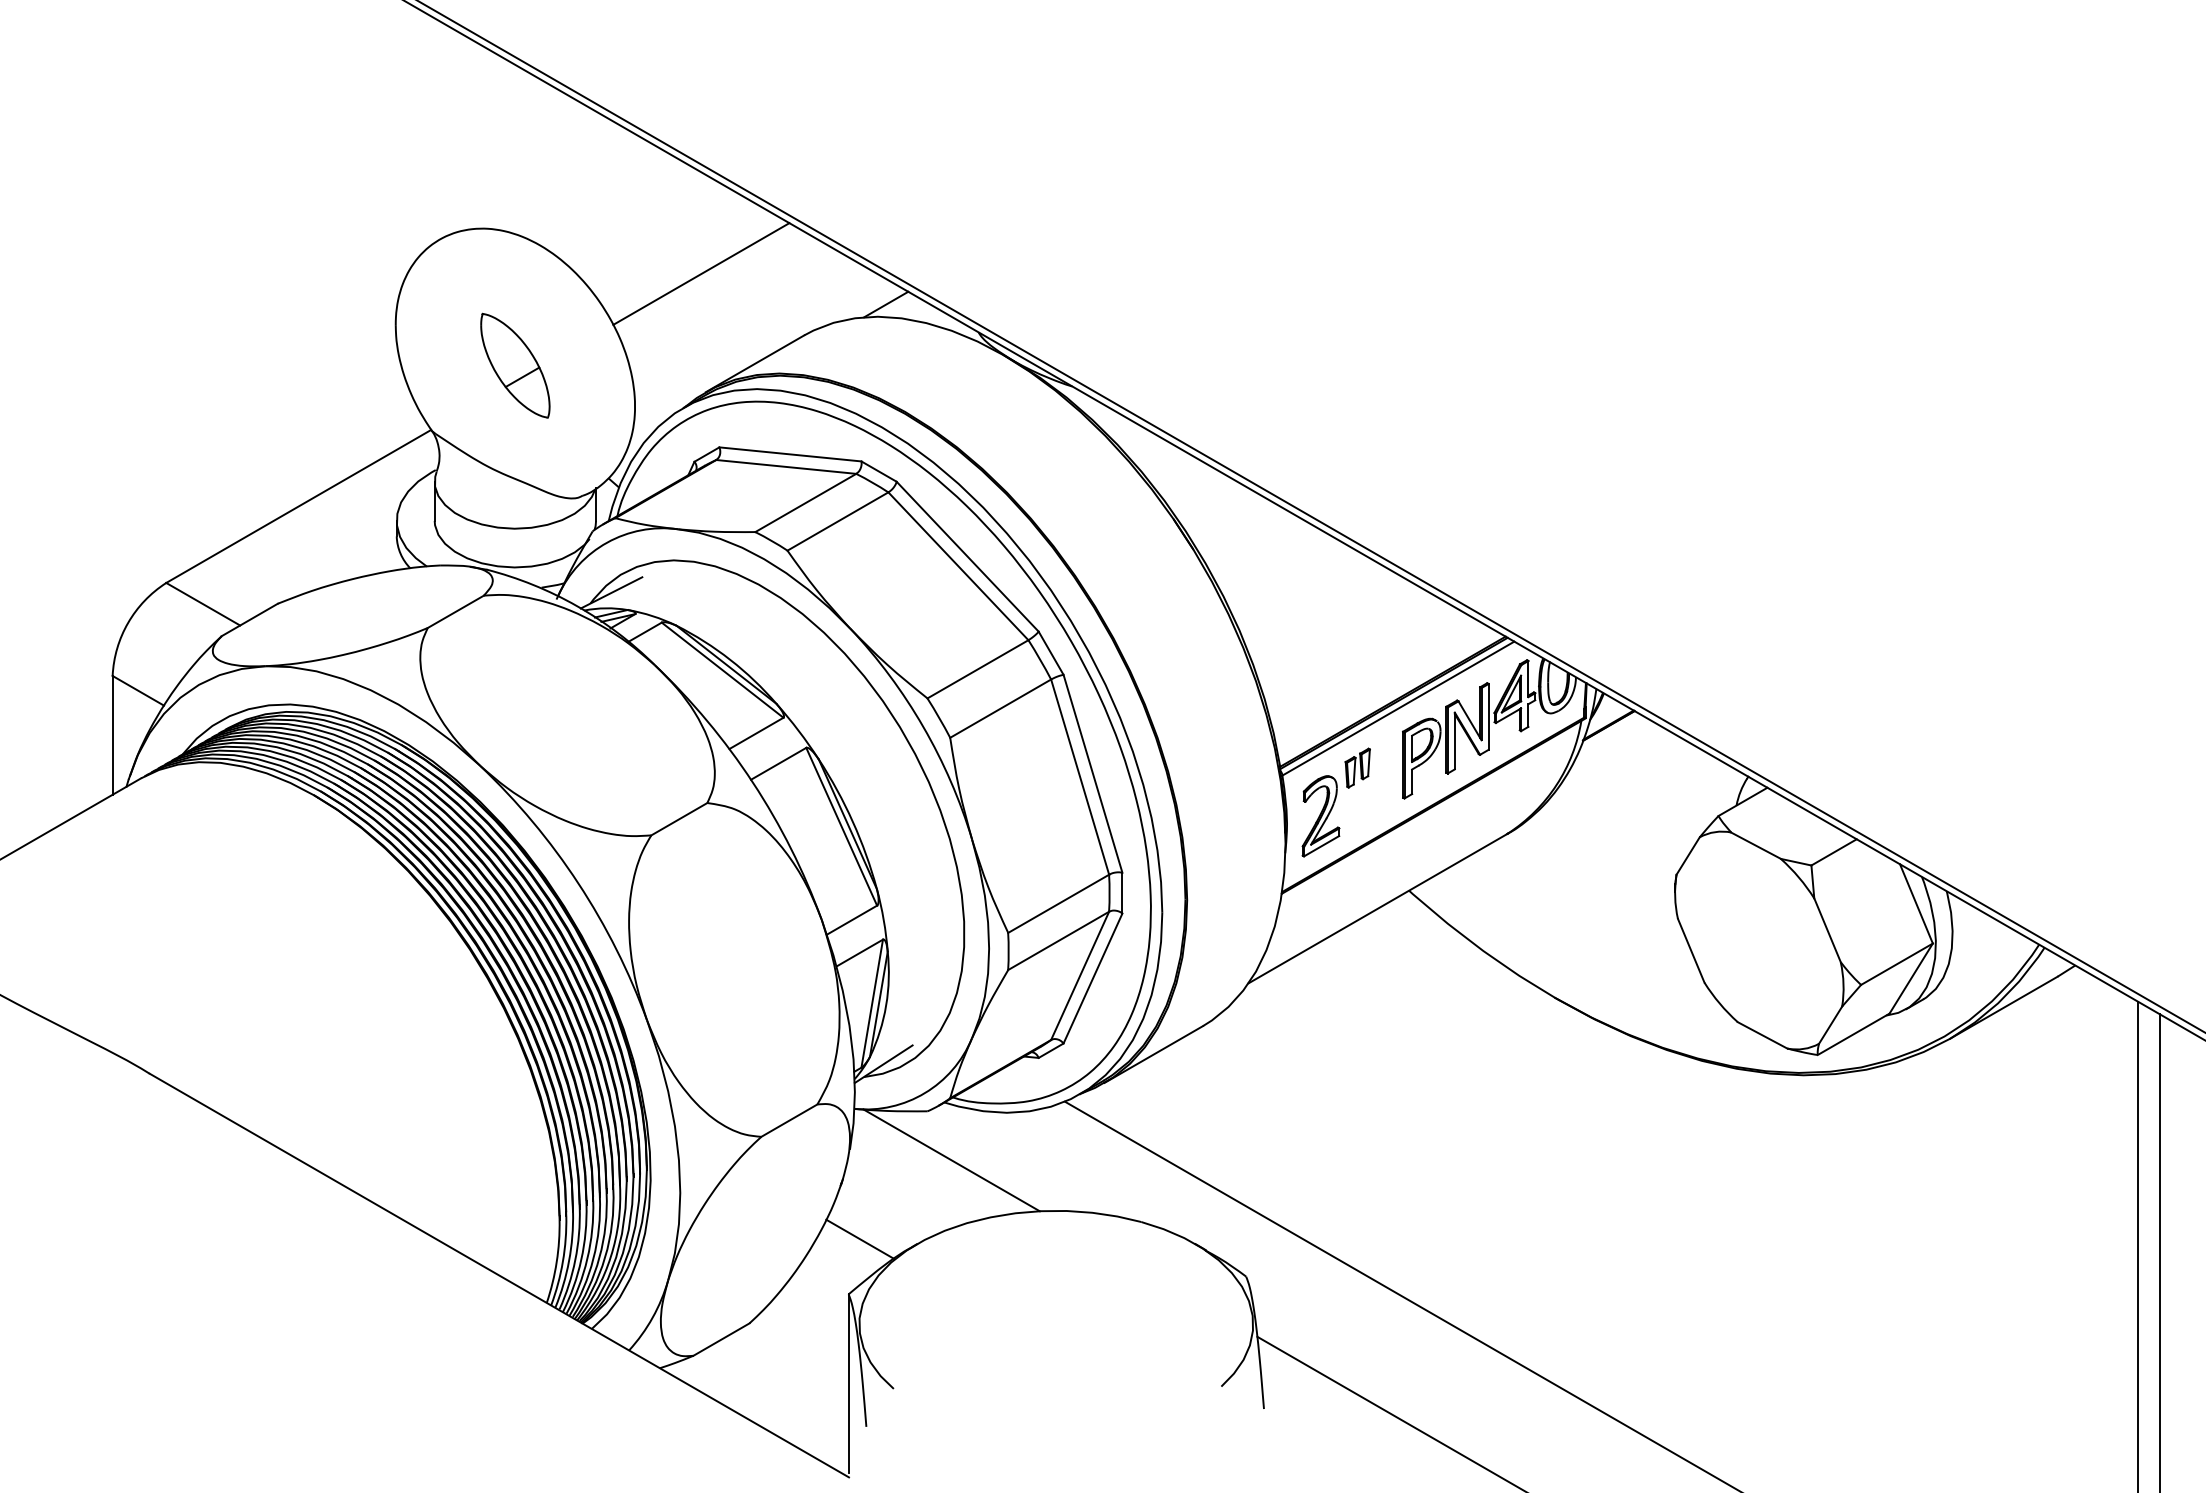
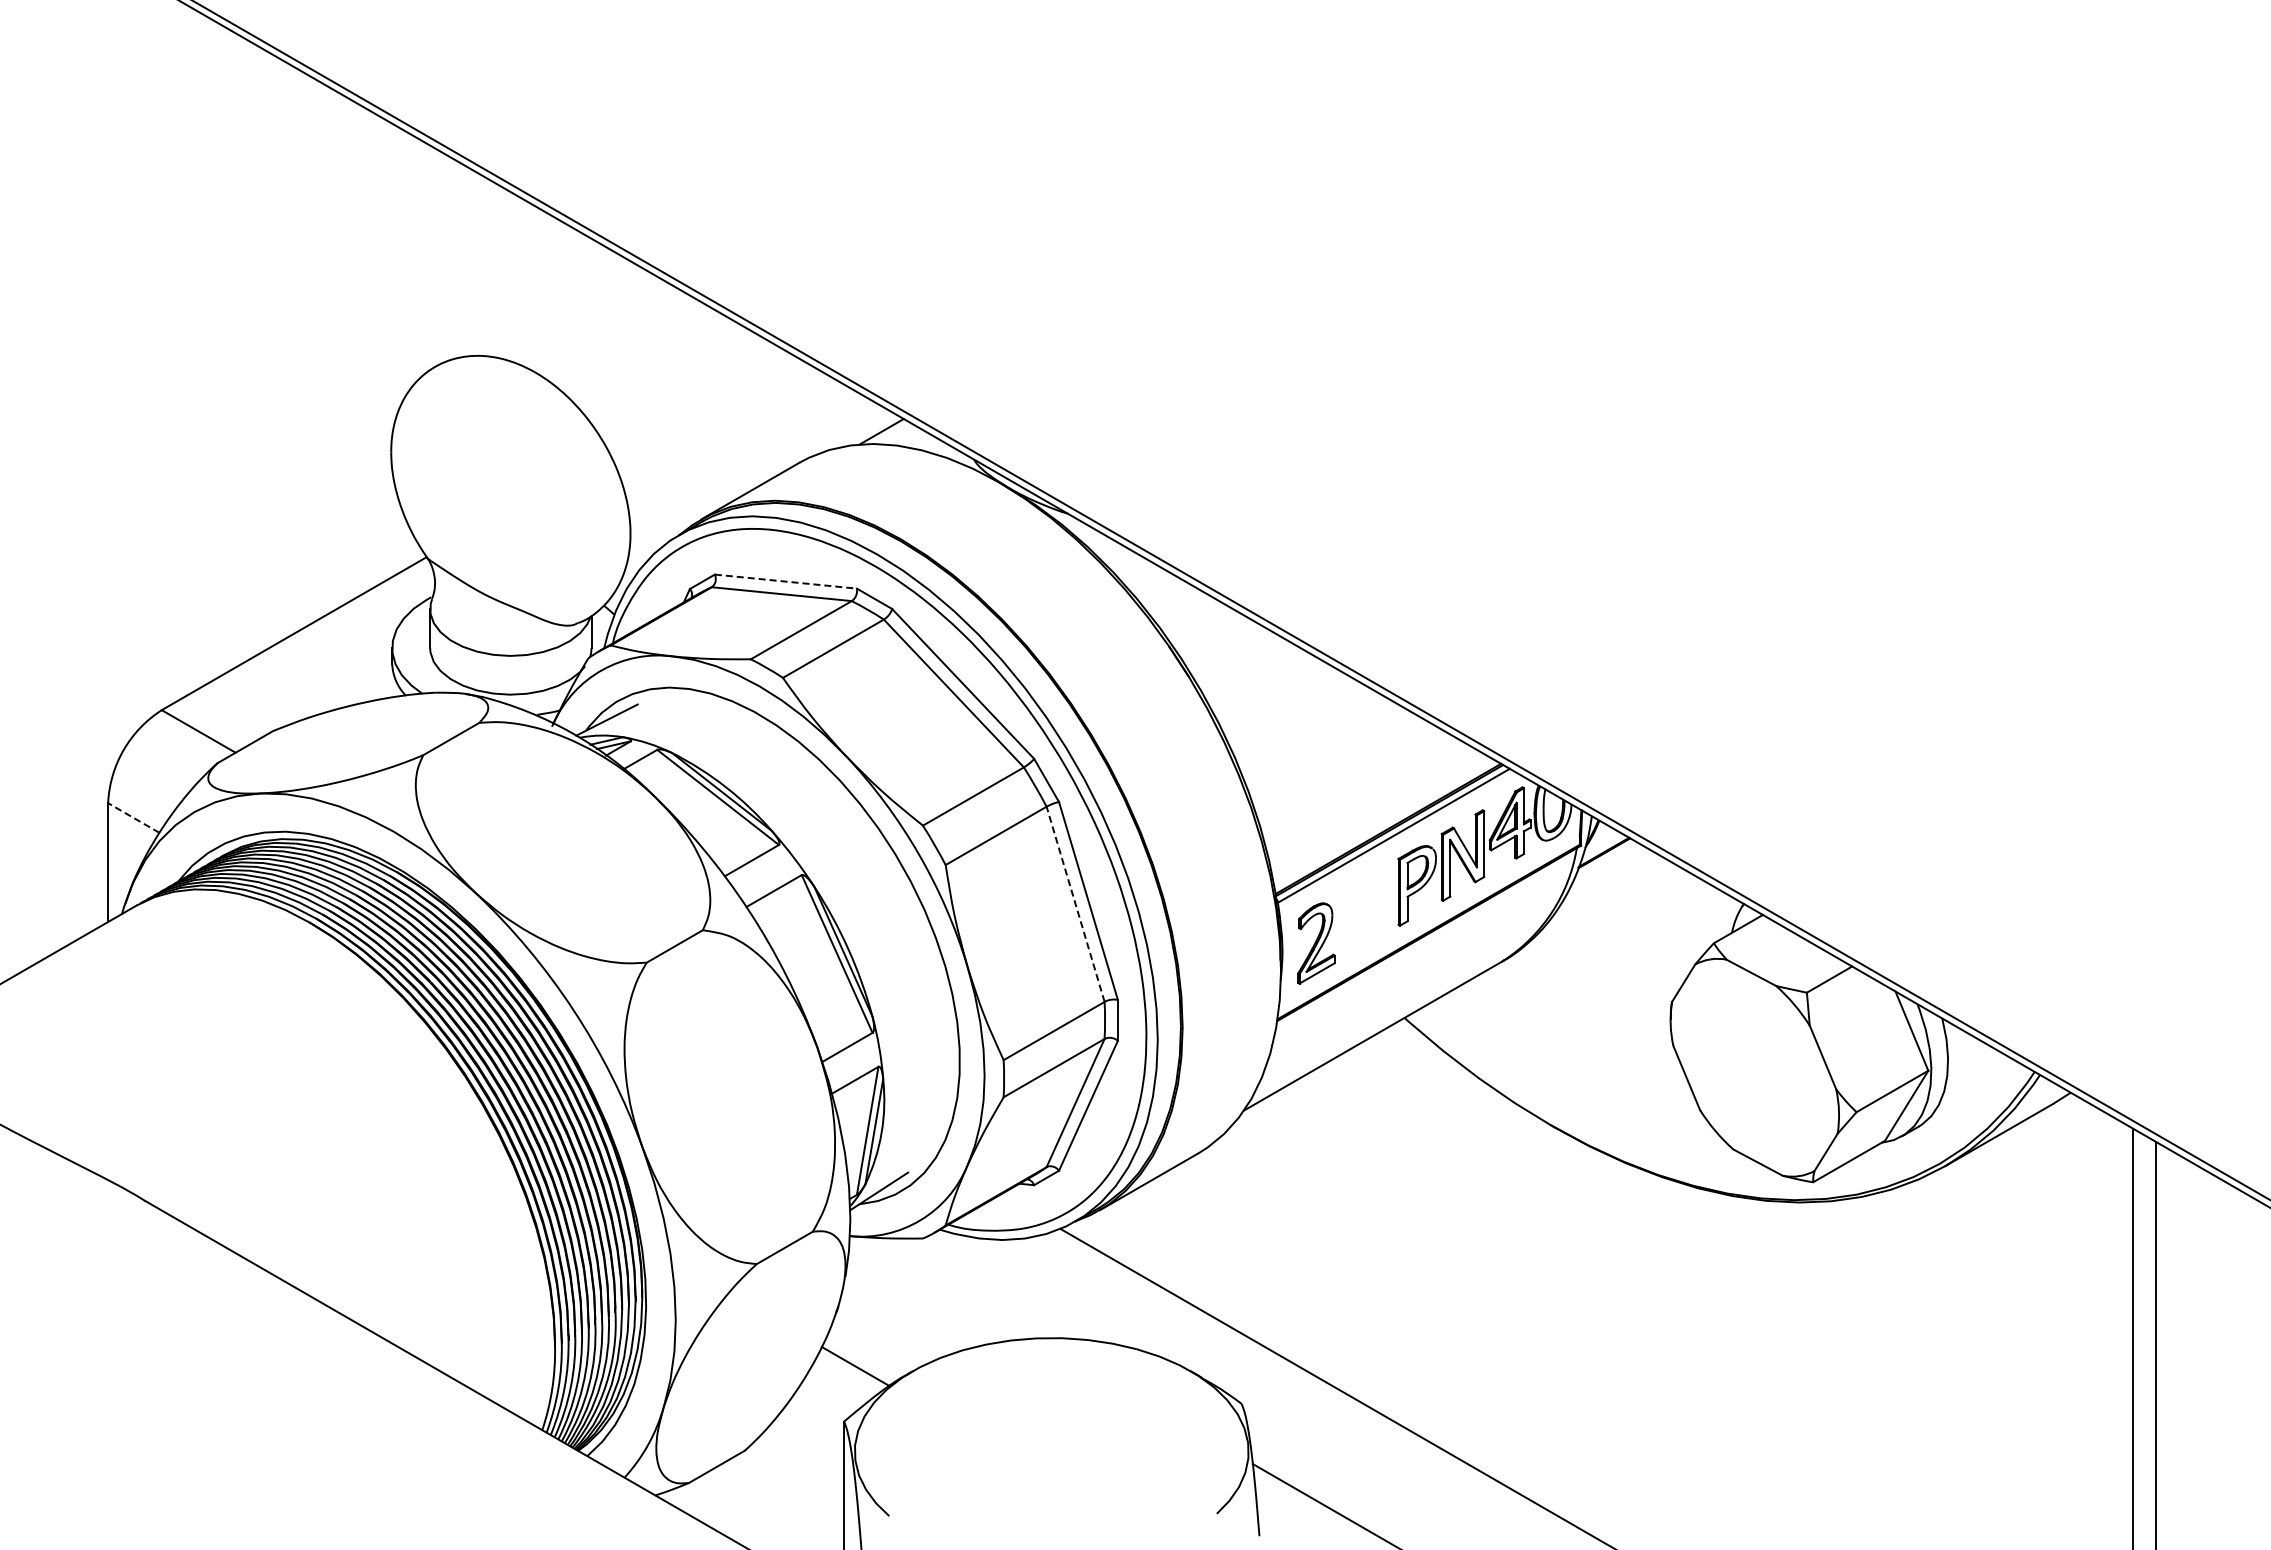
line: (701, 274) -> (696, 401), removed
part: (515, 365) -> (510, 492), removed
line: (791, 454) -> (786, 581), solid -> dashed
line: (138, 690) -> (133, 817), solid -> dashed
part: (1358, 768) -> (1353, 895), removed
line: (1080, 777) -> (1075, 904), solid -> dashed
line: (951, 1160) -> (946, 1287), removed

